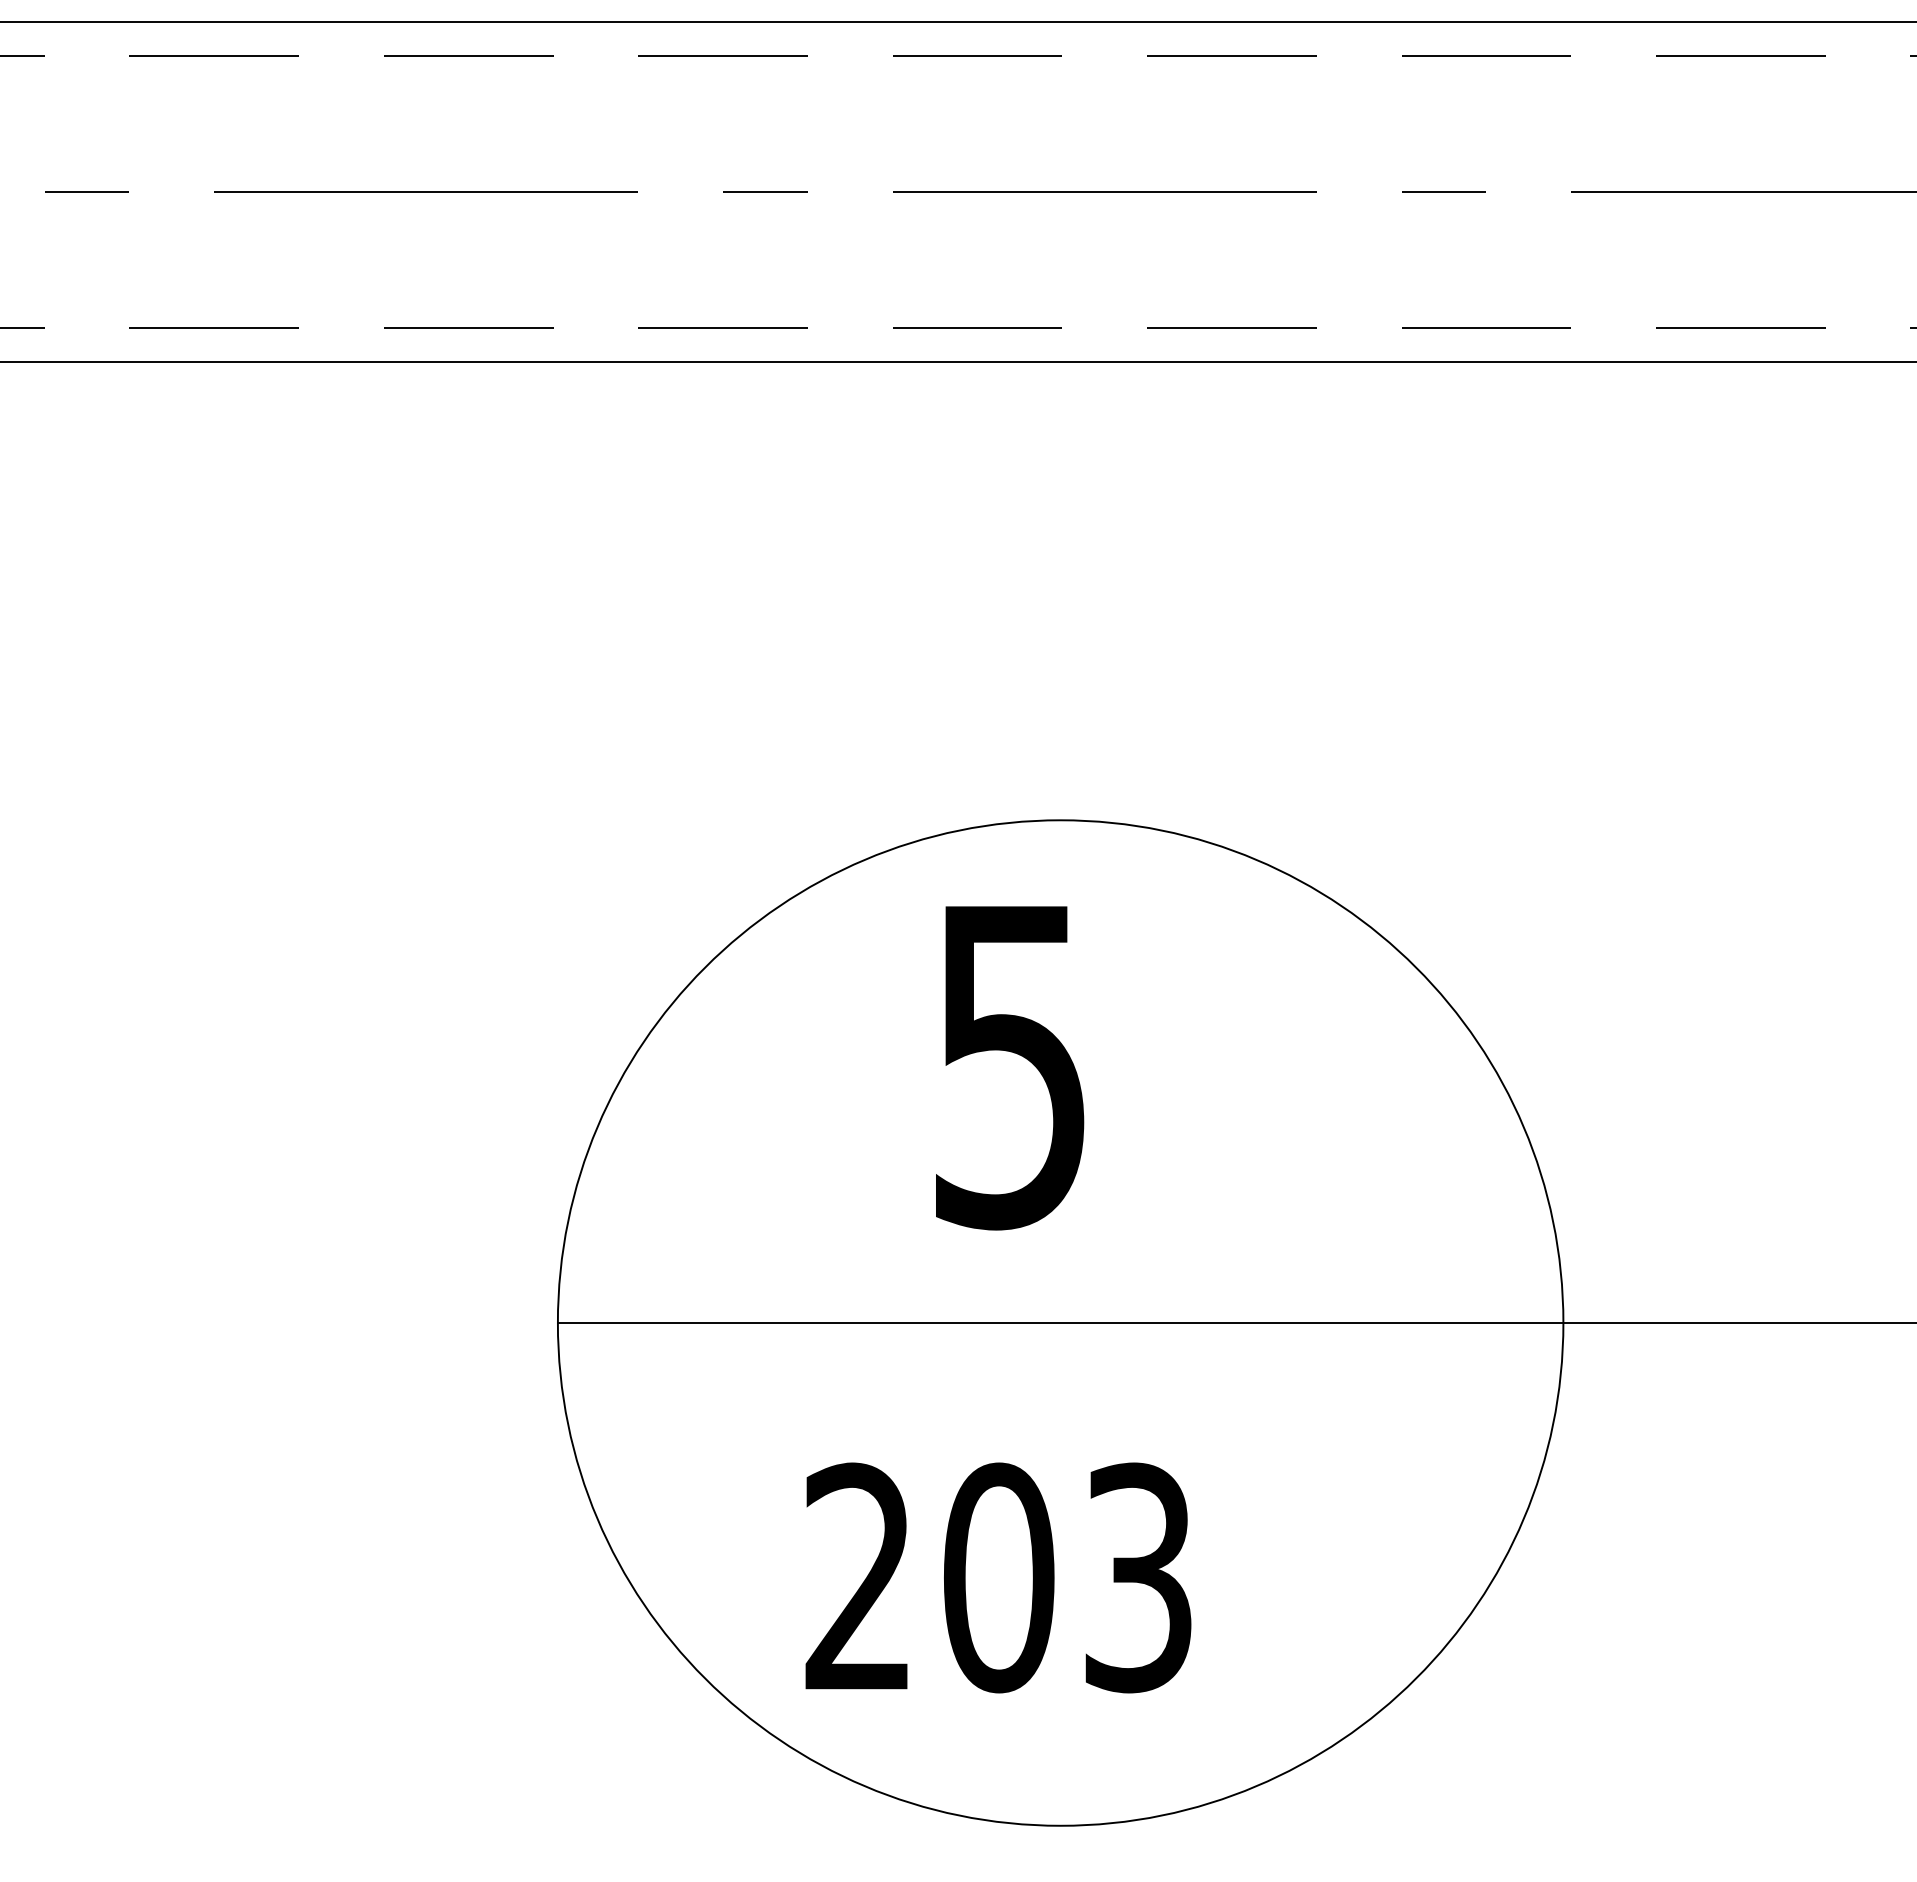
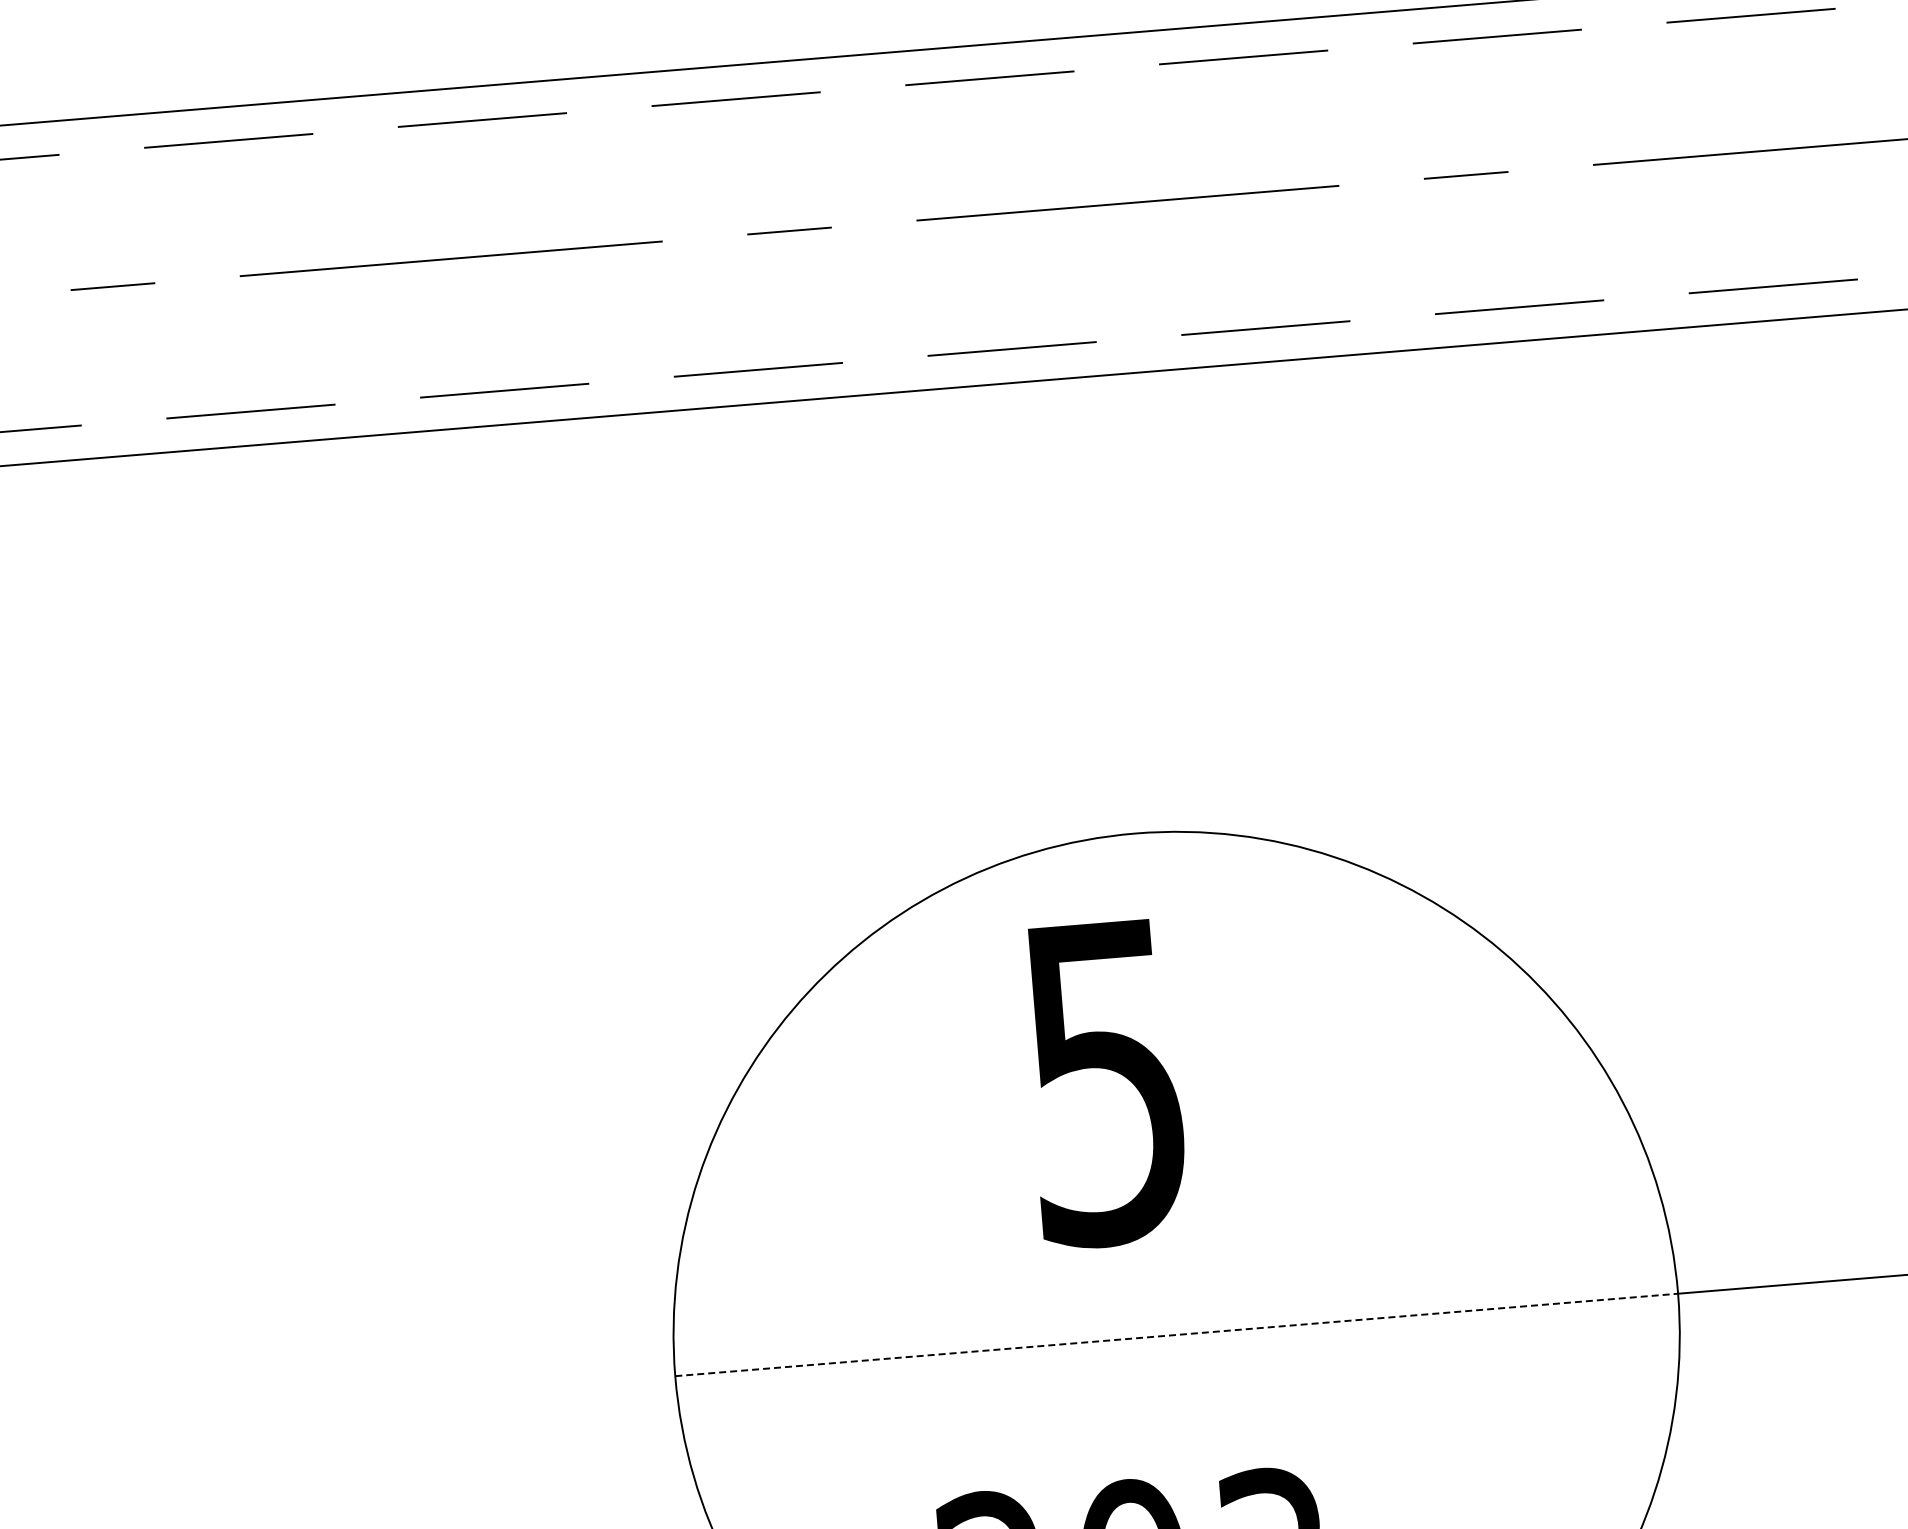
line: (1060, 1323) -> (1176, 1335), solid -> dashed

